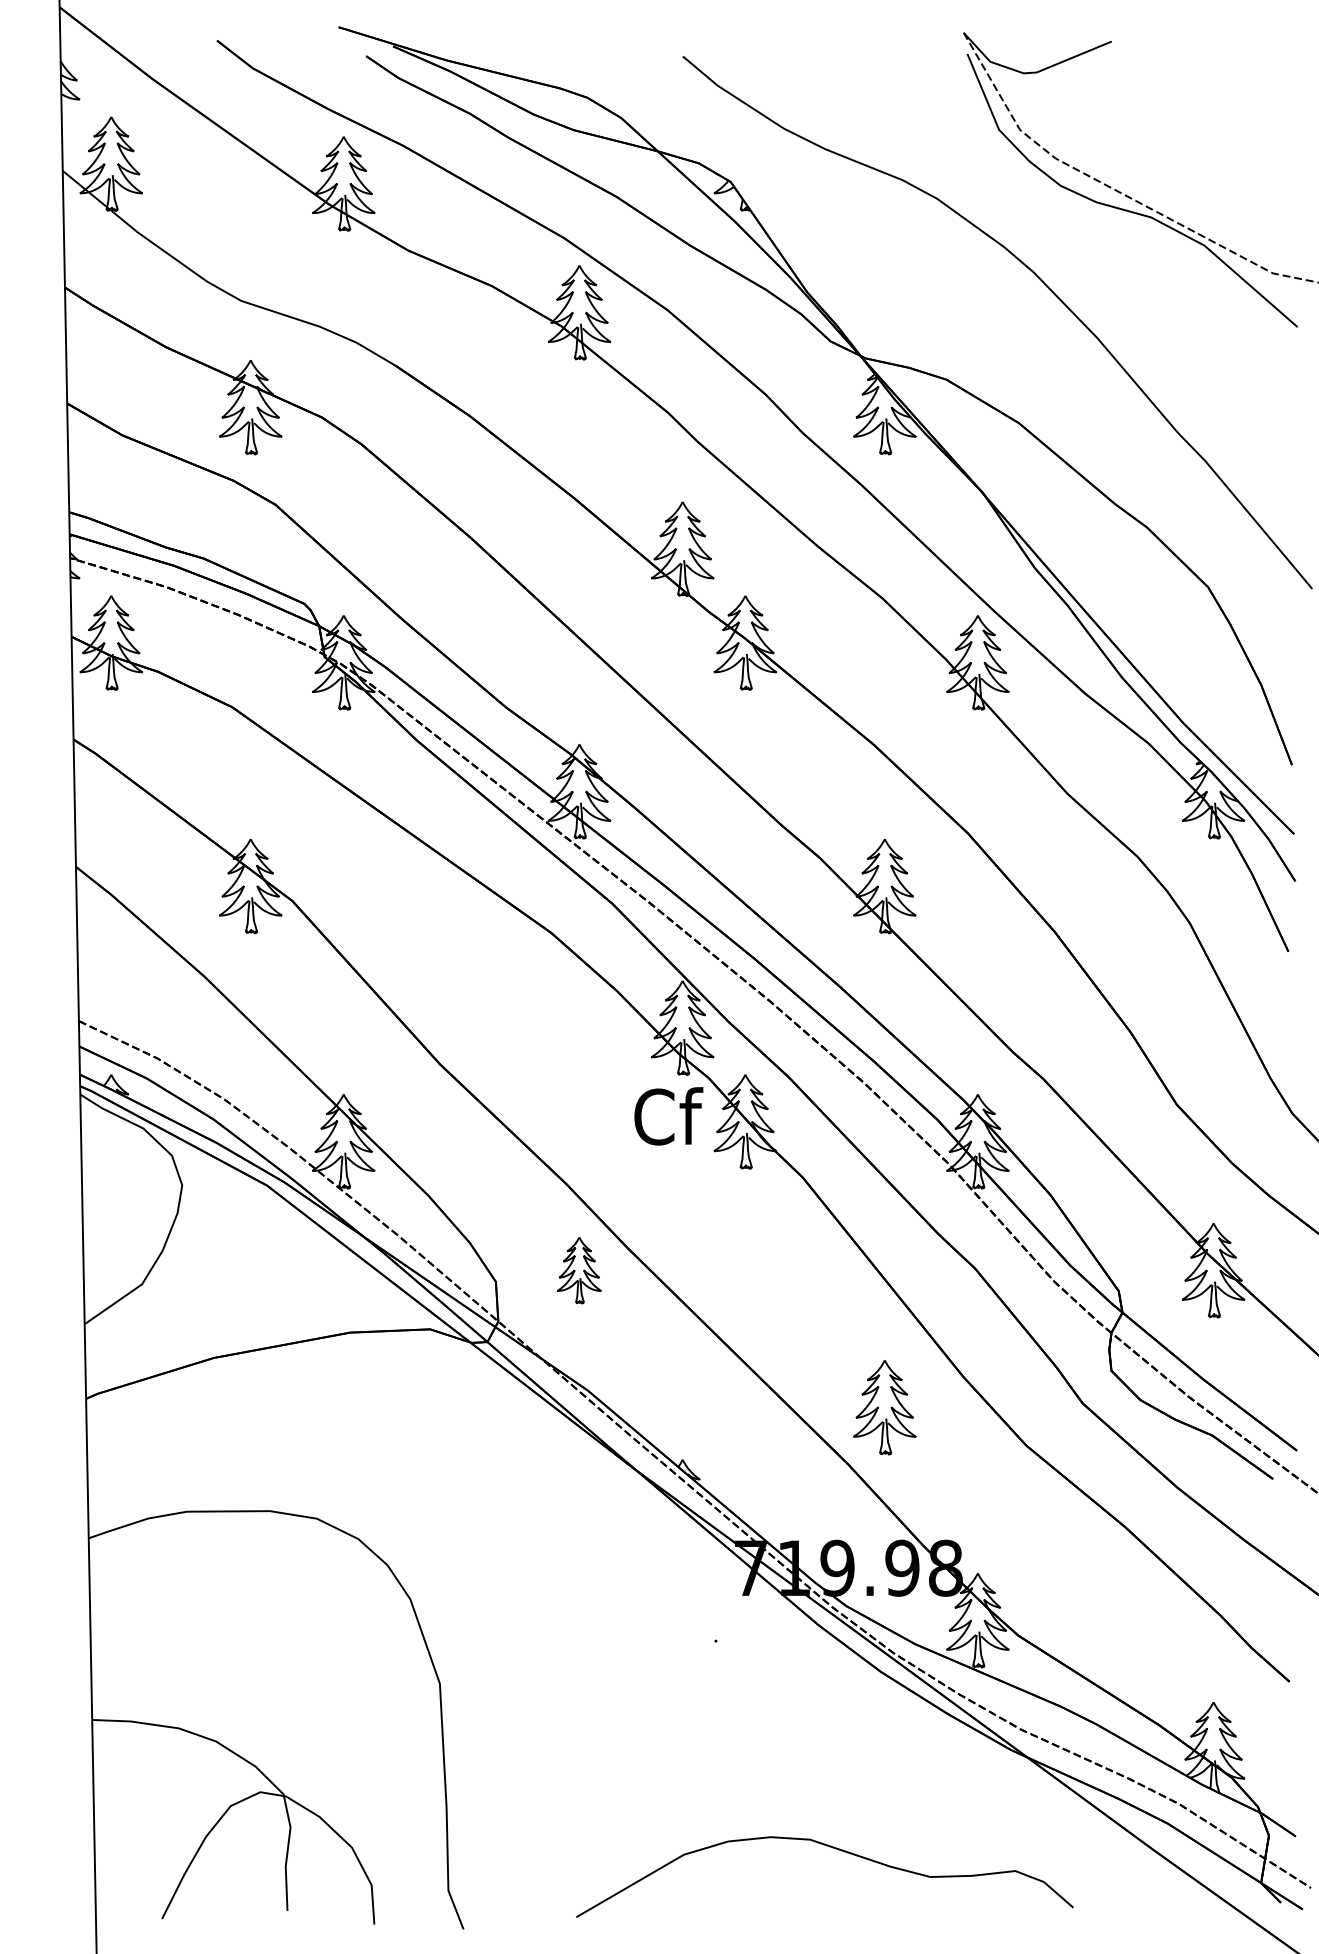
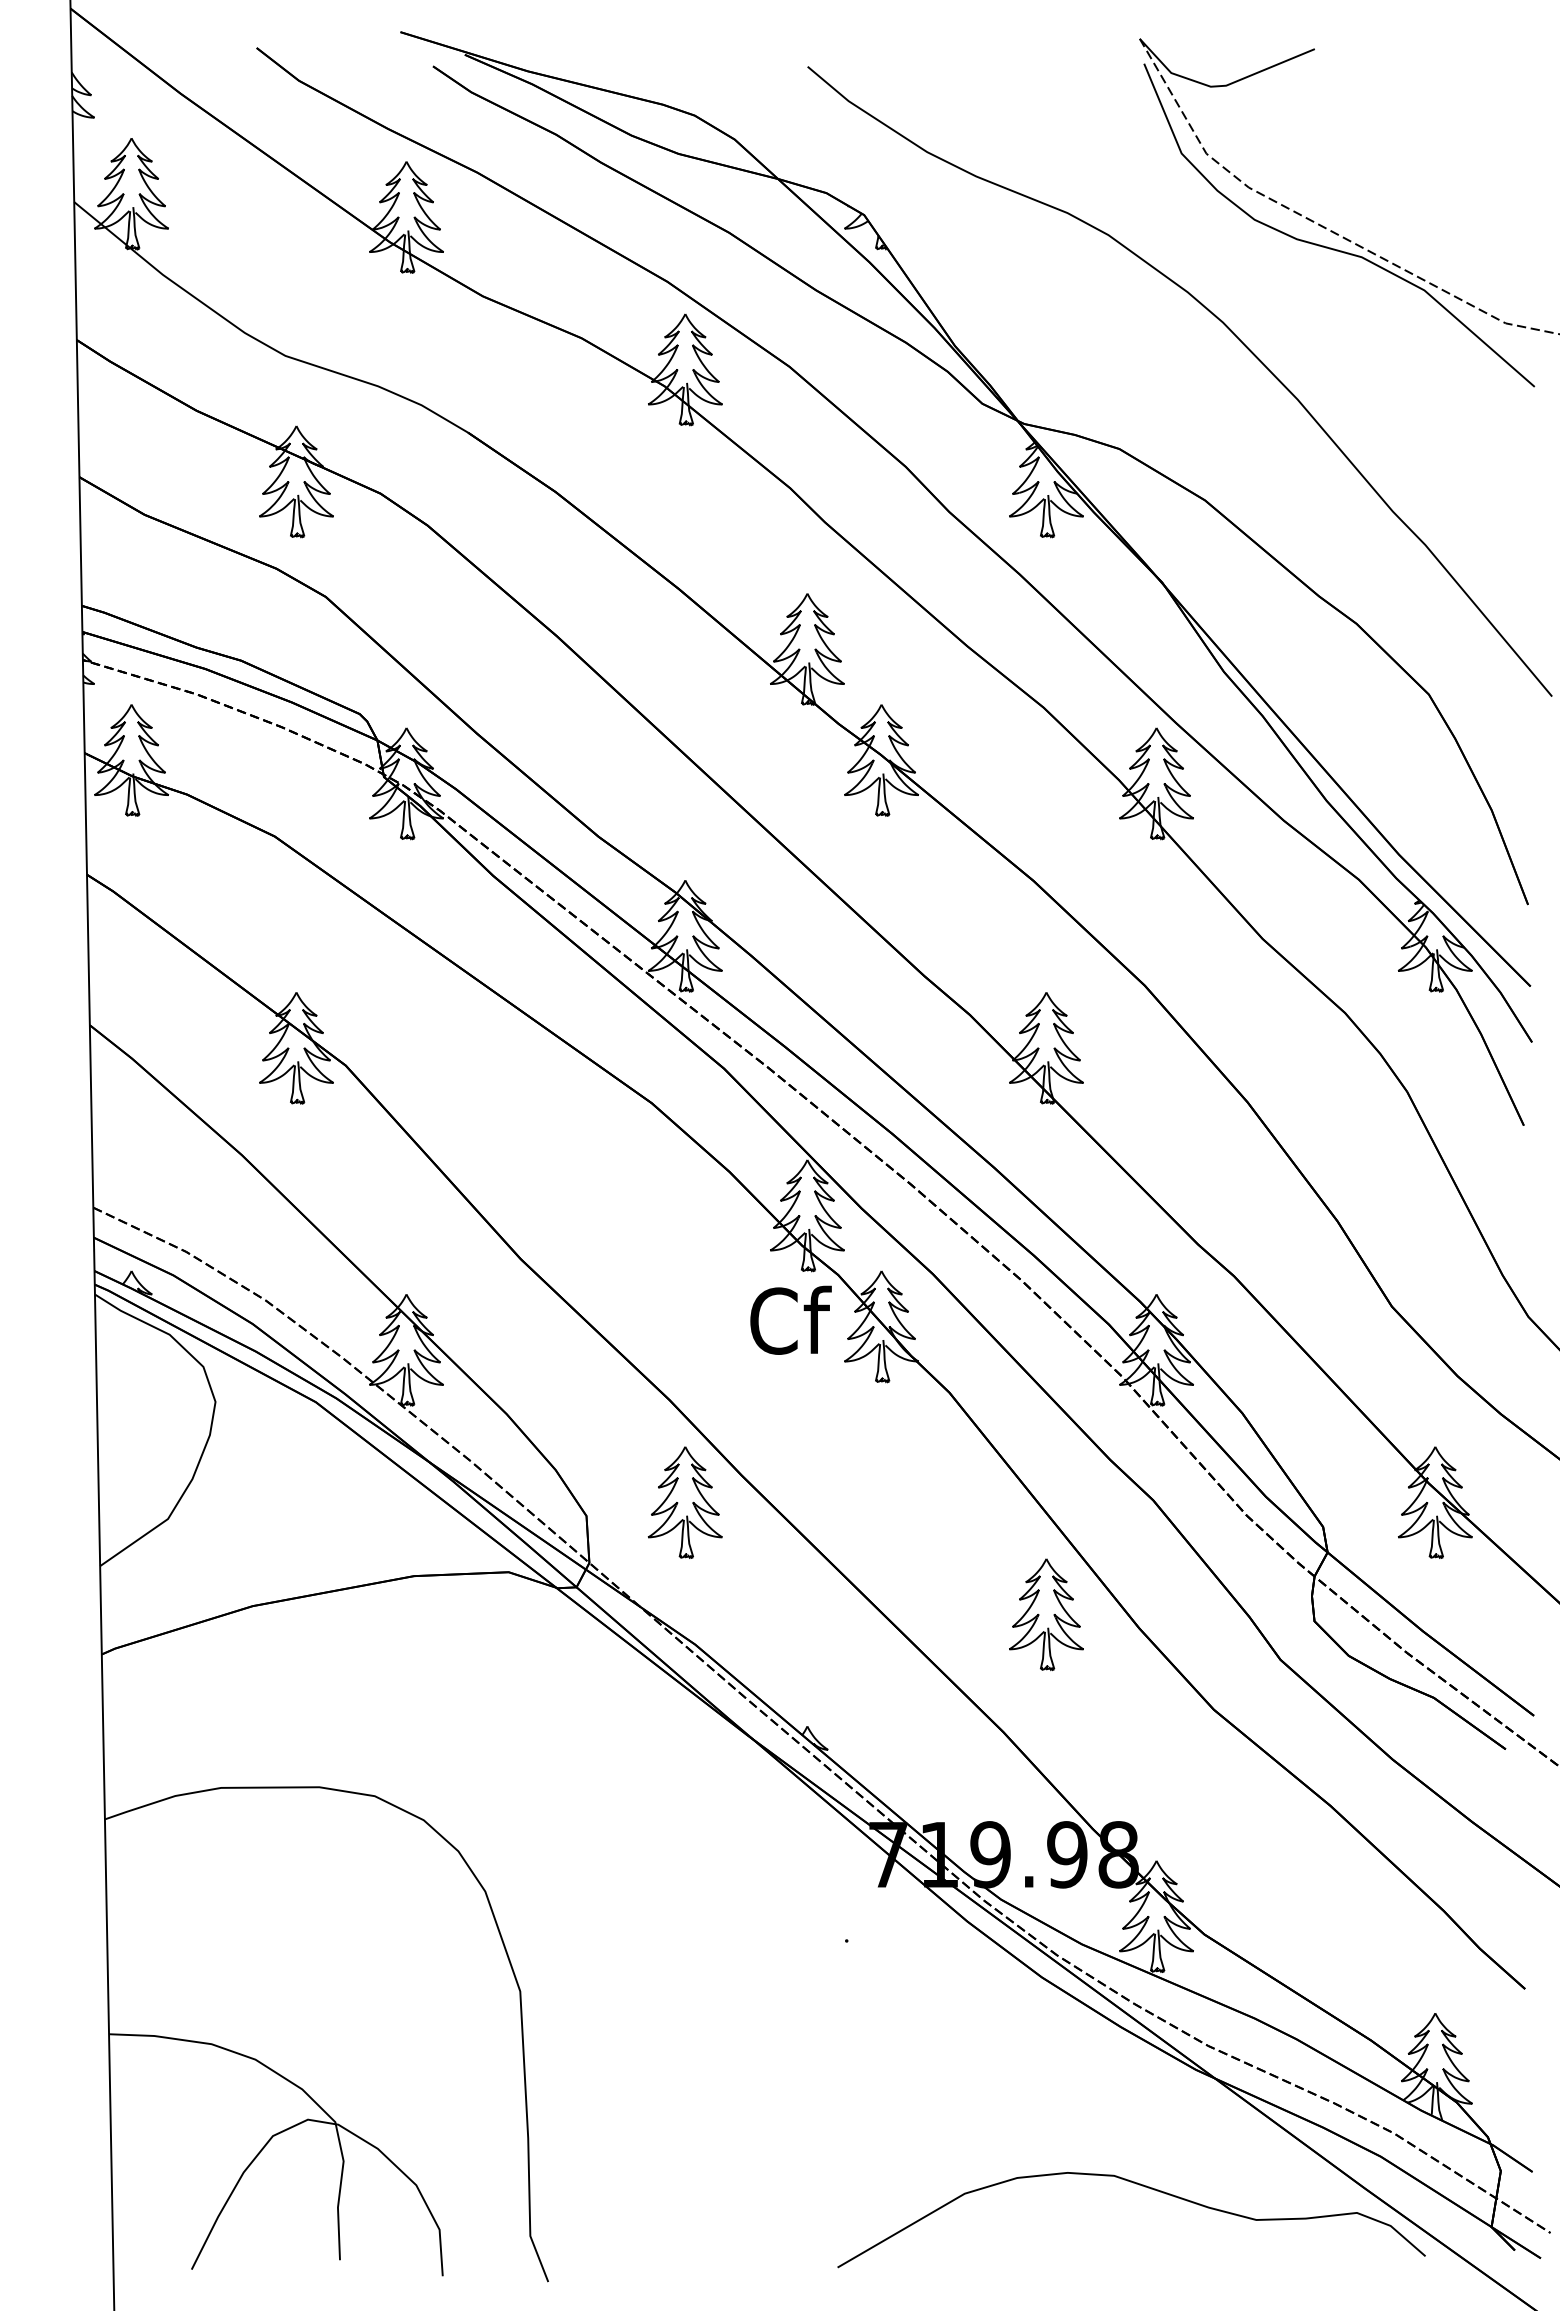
part: (578, 1270) -> (684, 1502), size x1.43
part: (884, 1407) -> (1046, 1614), moved
curve: (834, 1848) -> (1142, 2186), moved

